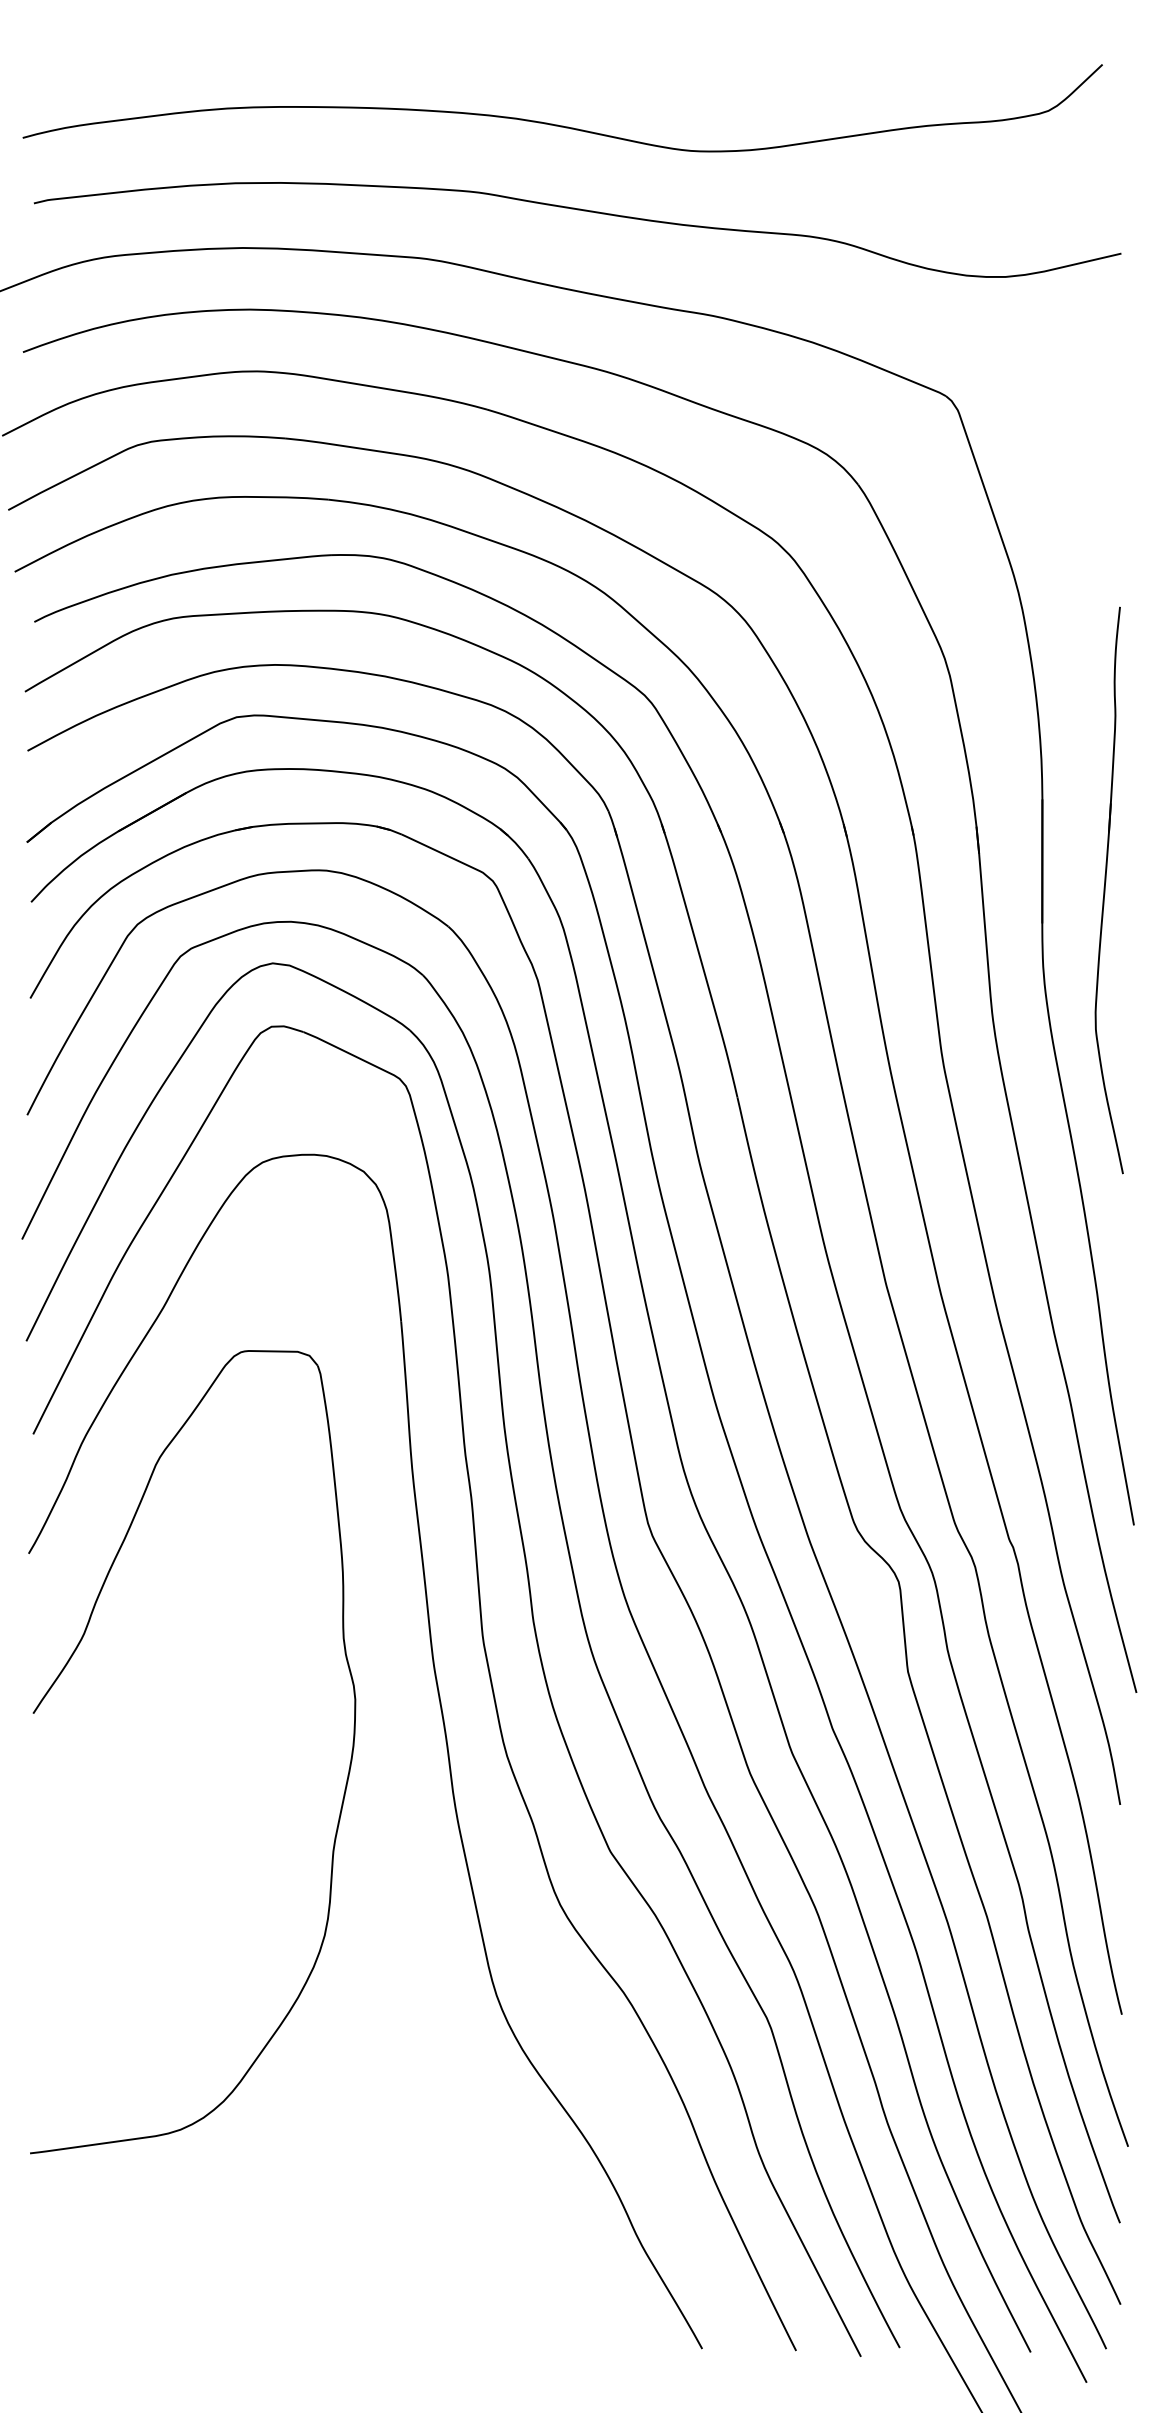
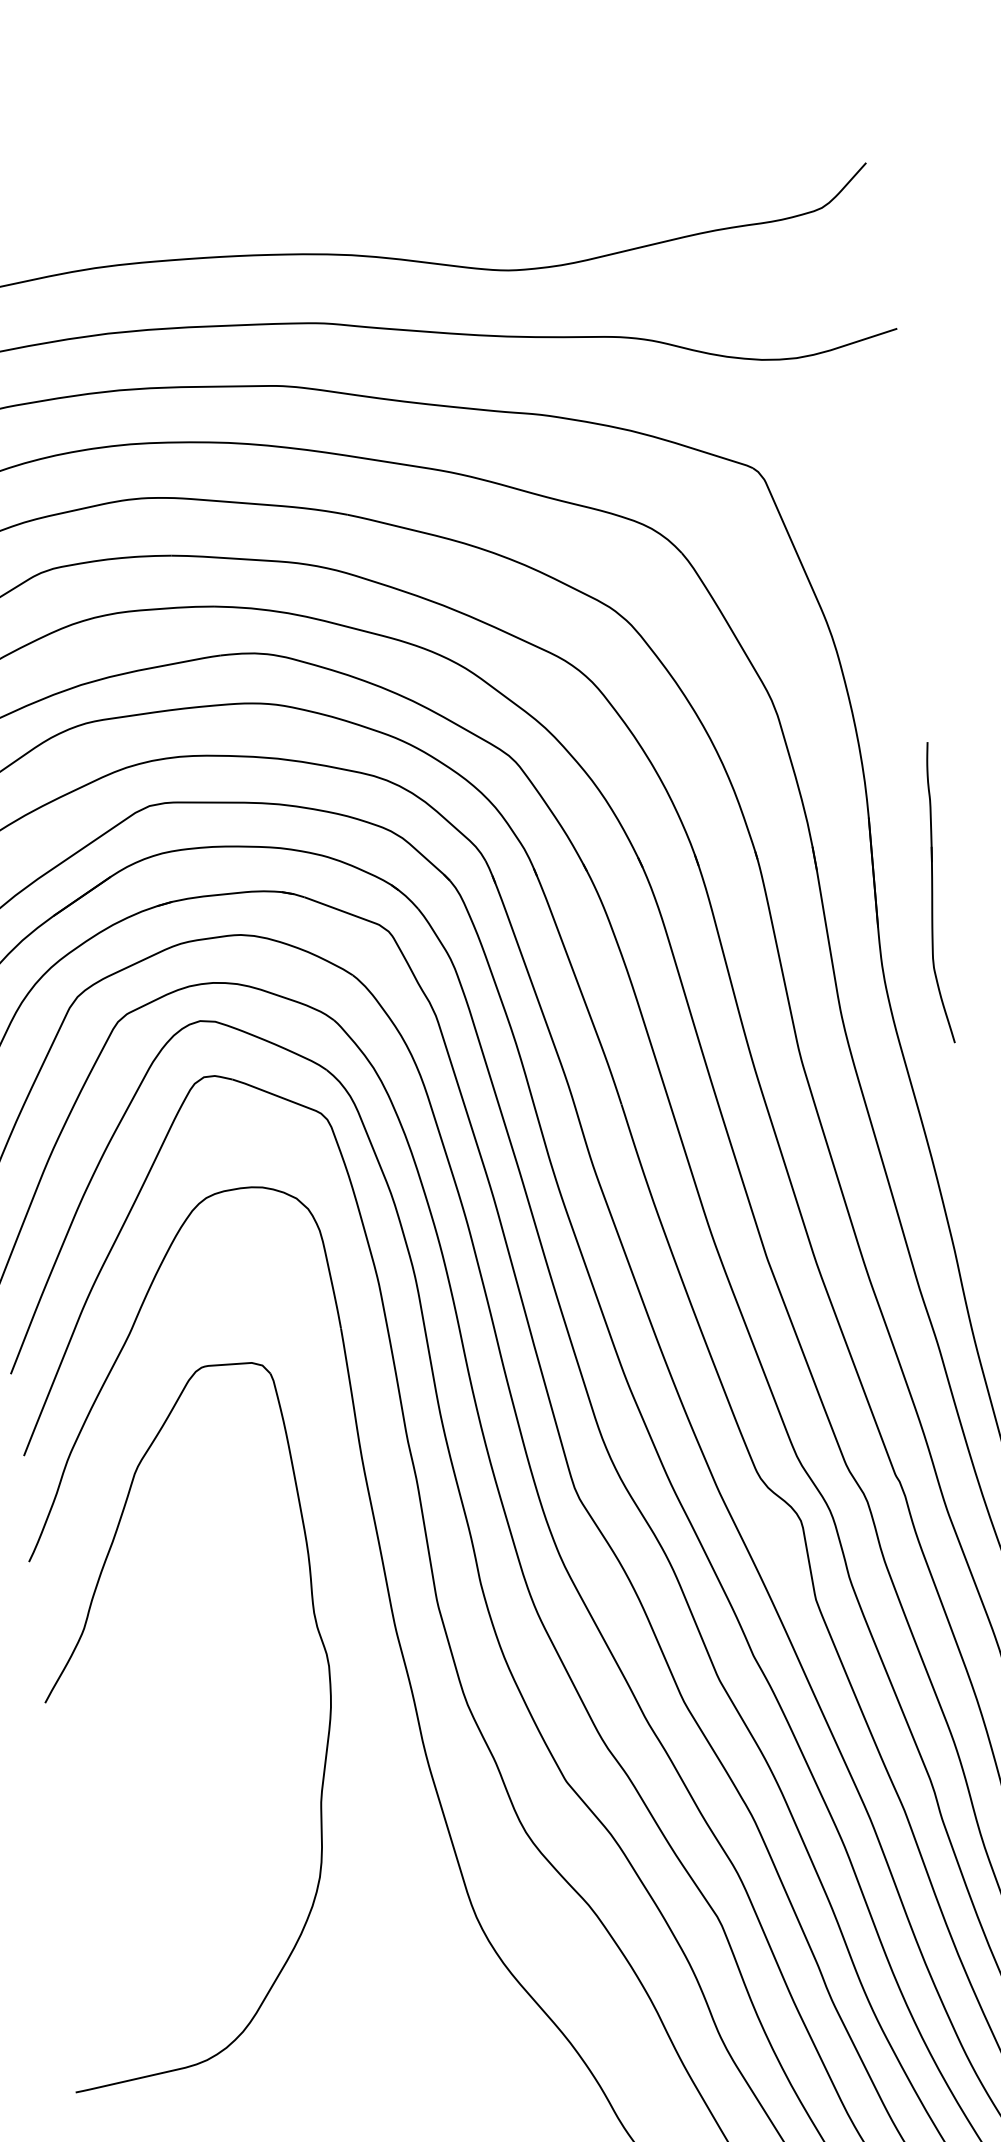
part: (1108, 890) -> (934, 893), size x0.6

